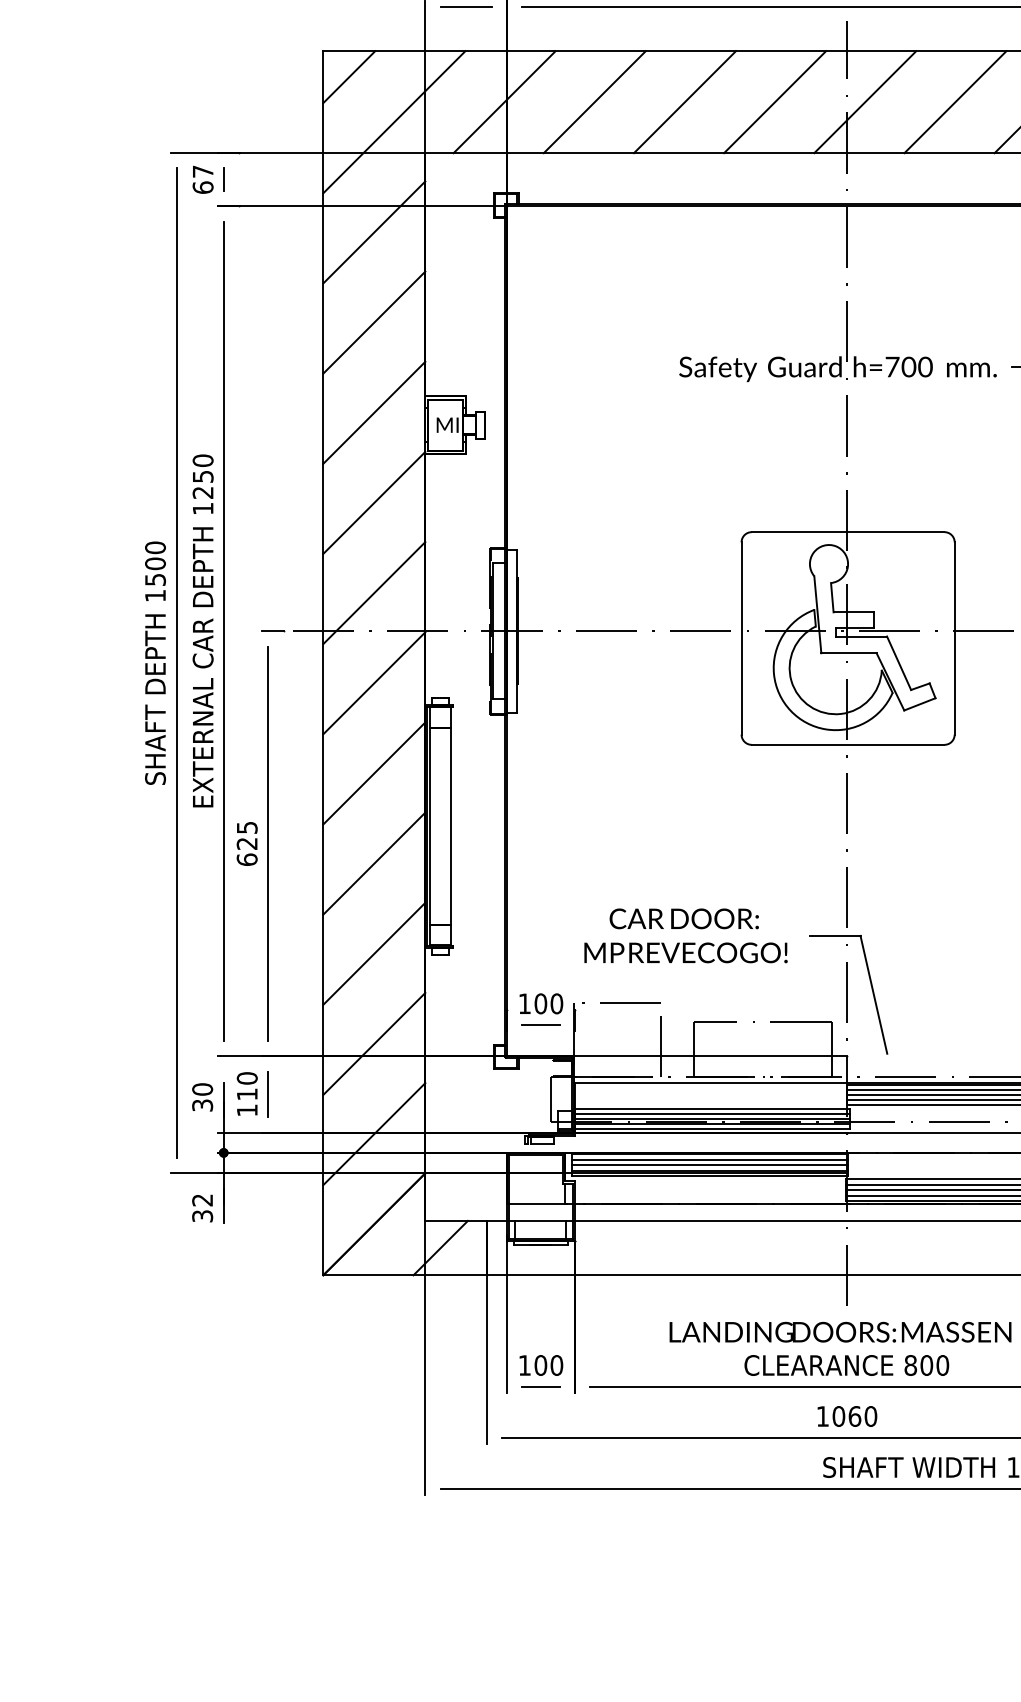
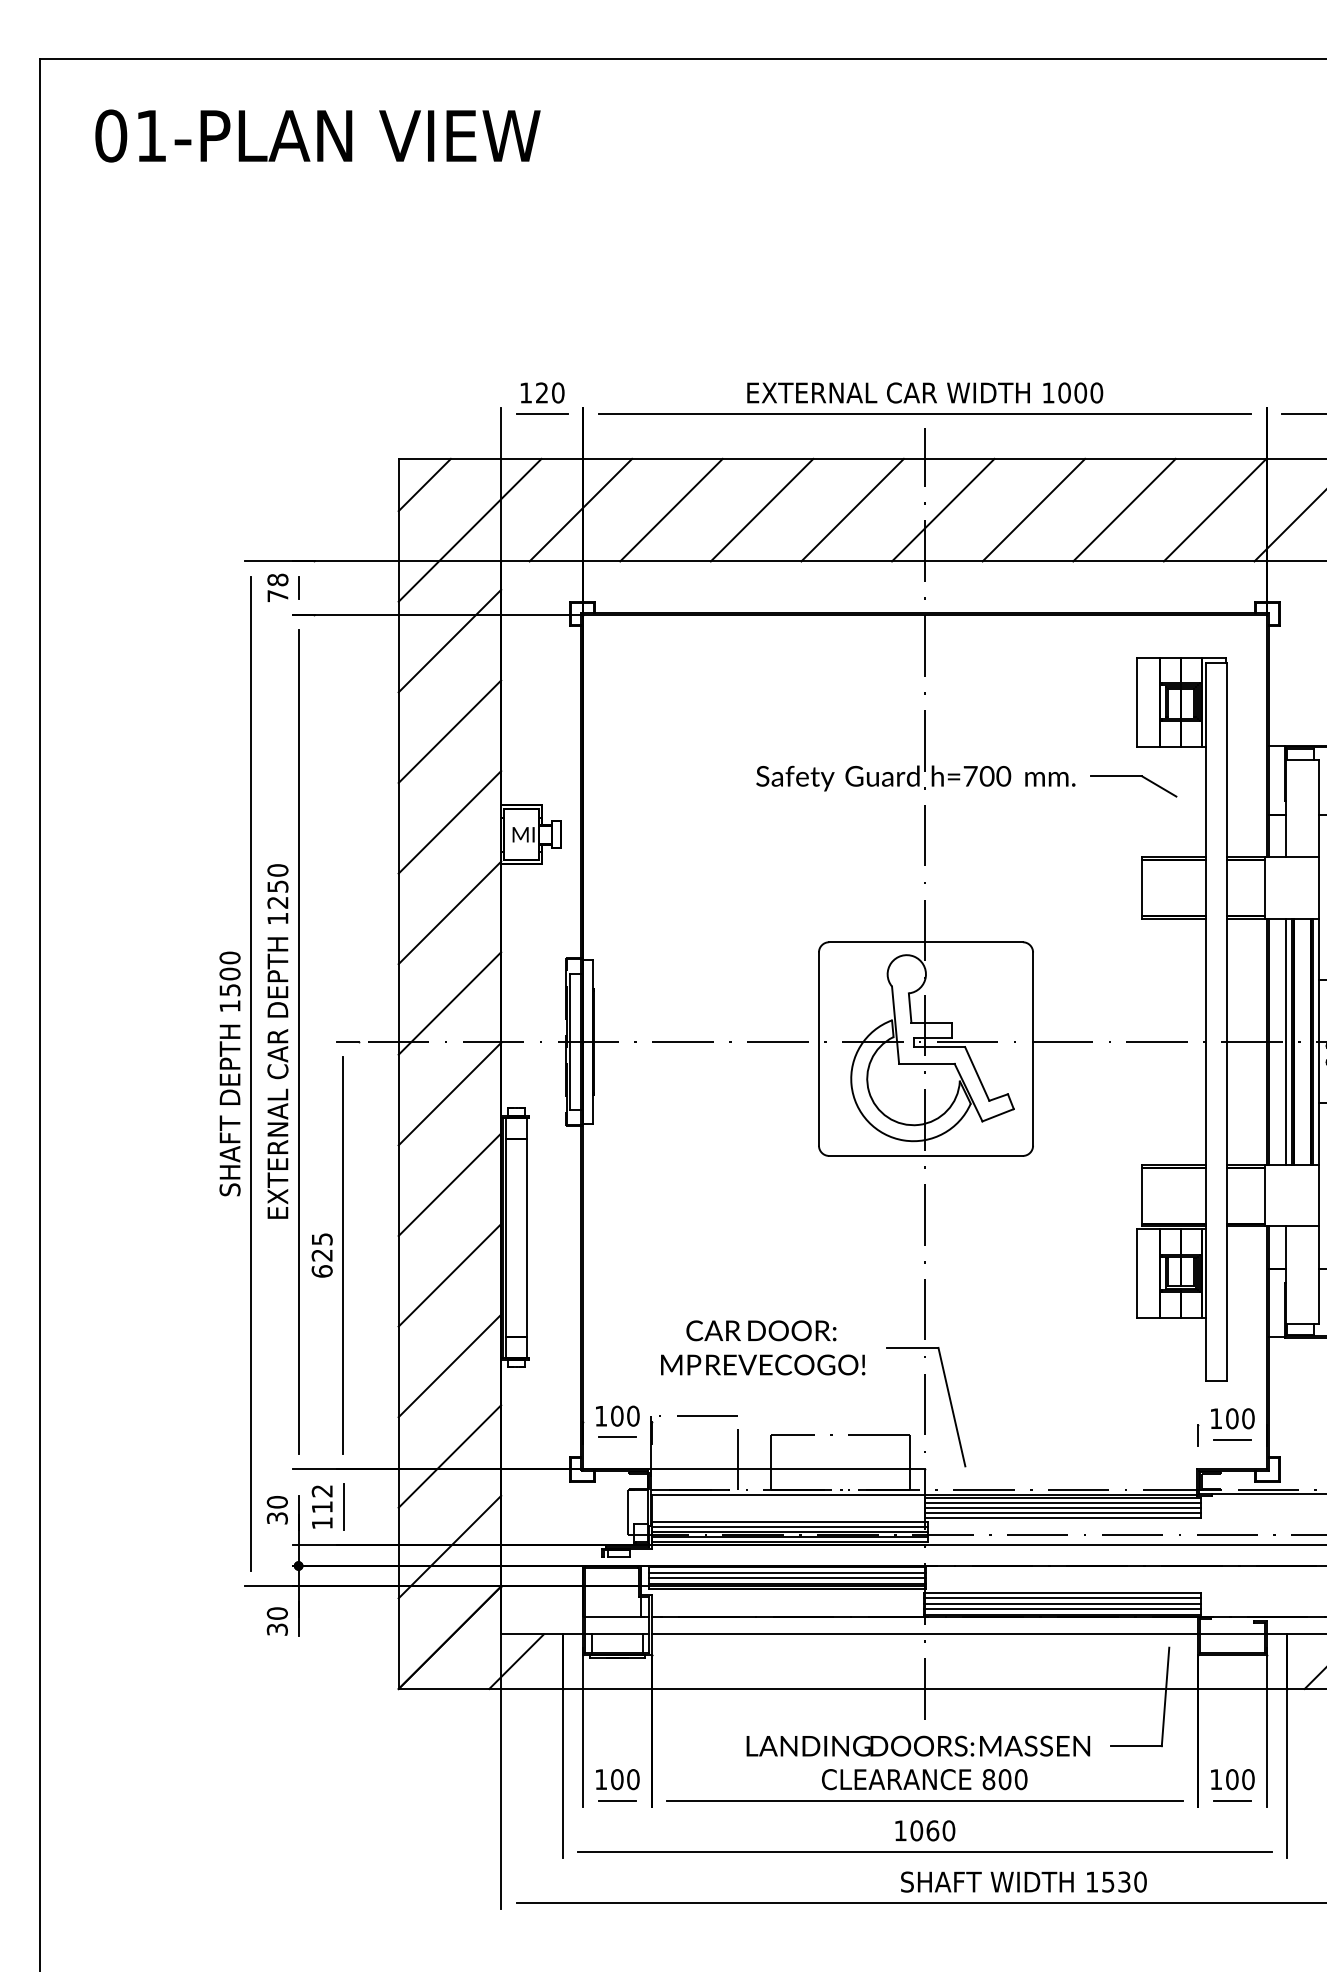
text: (202, 179) -> (277, 587), 67 -> 78
text: (246, 1077) -> (321, 1490), 110 -> 112
text: (201, 1200) -> (276, 1613), 32 -> 30

